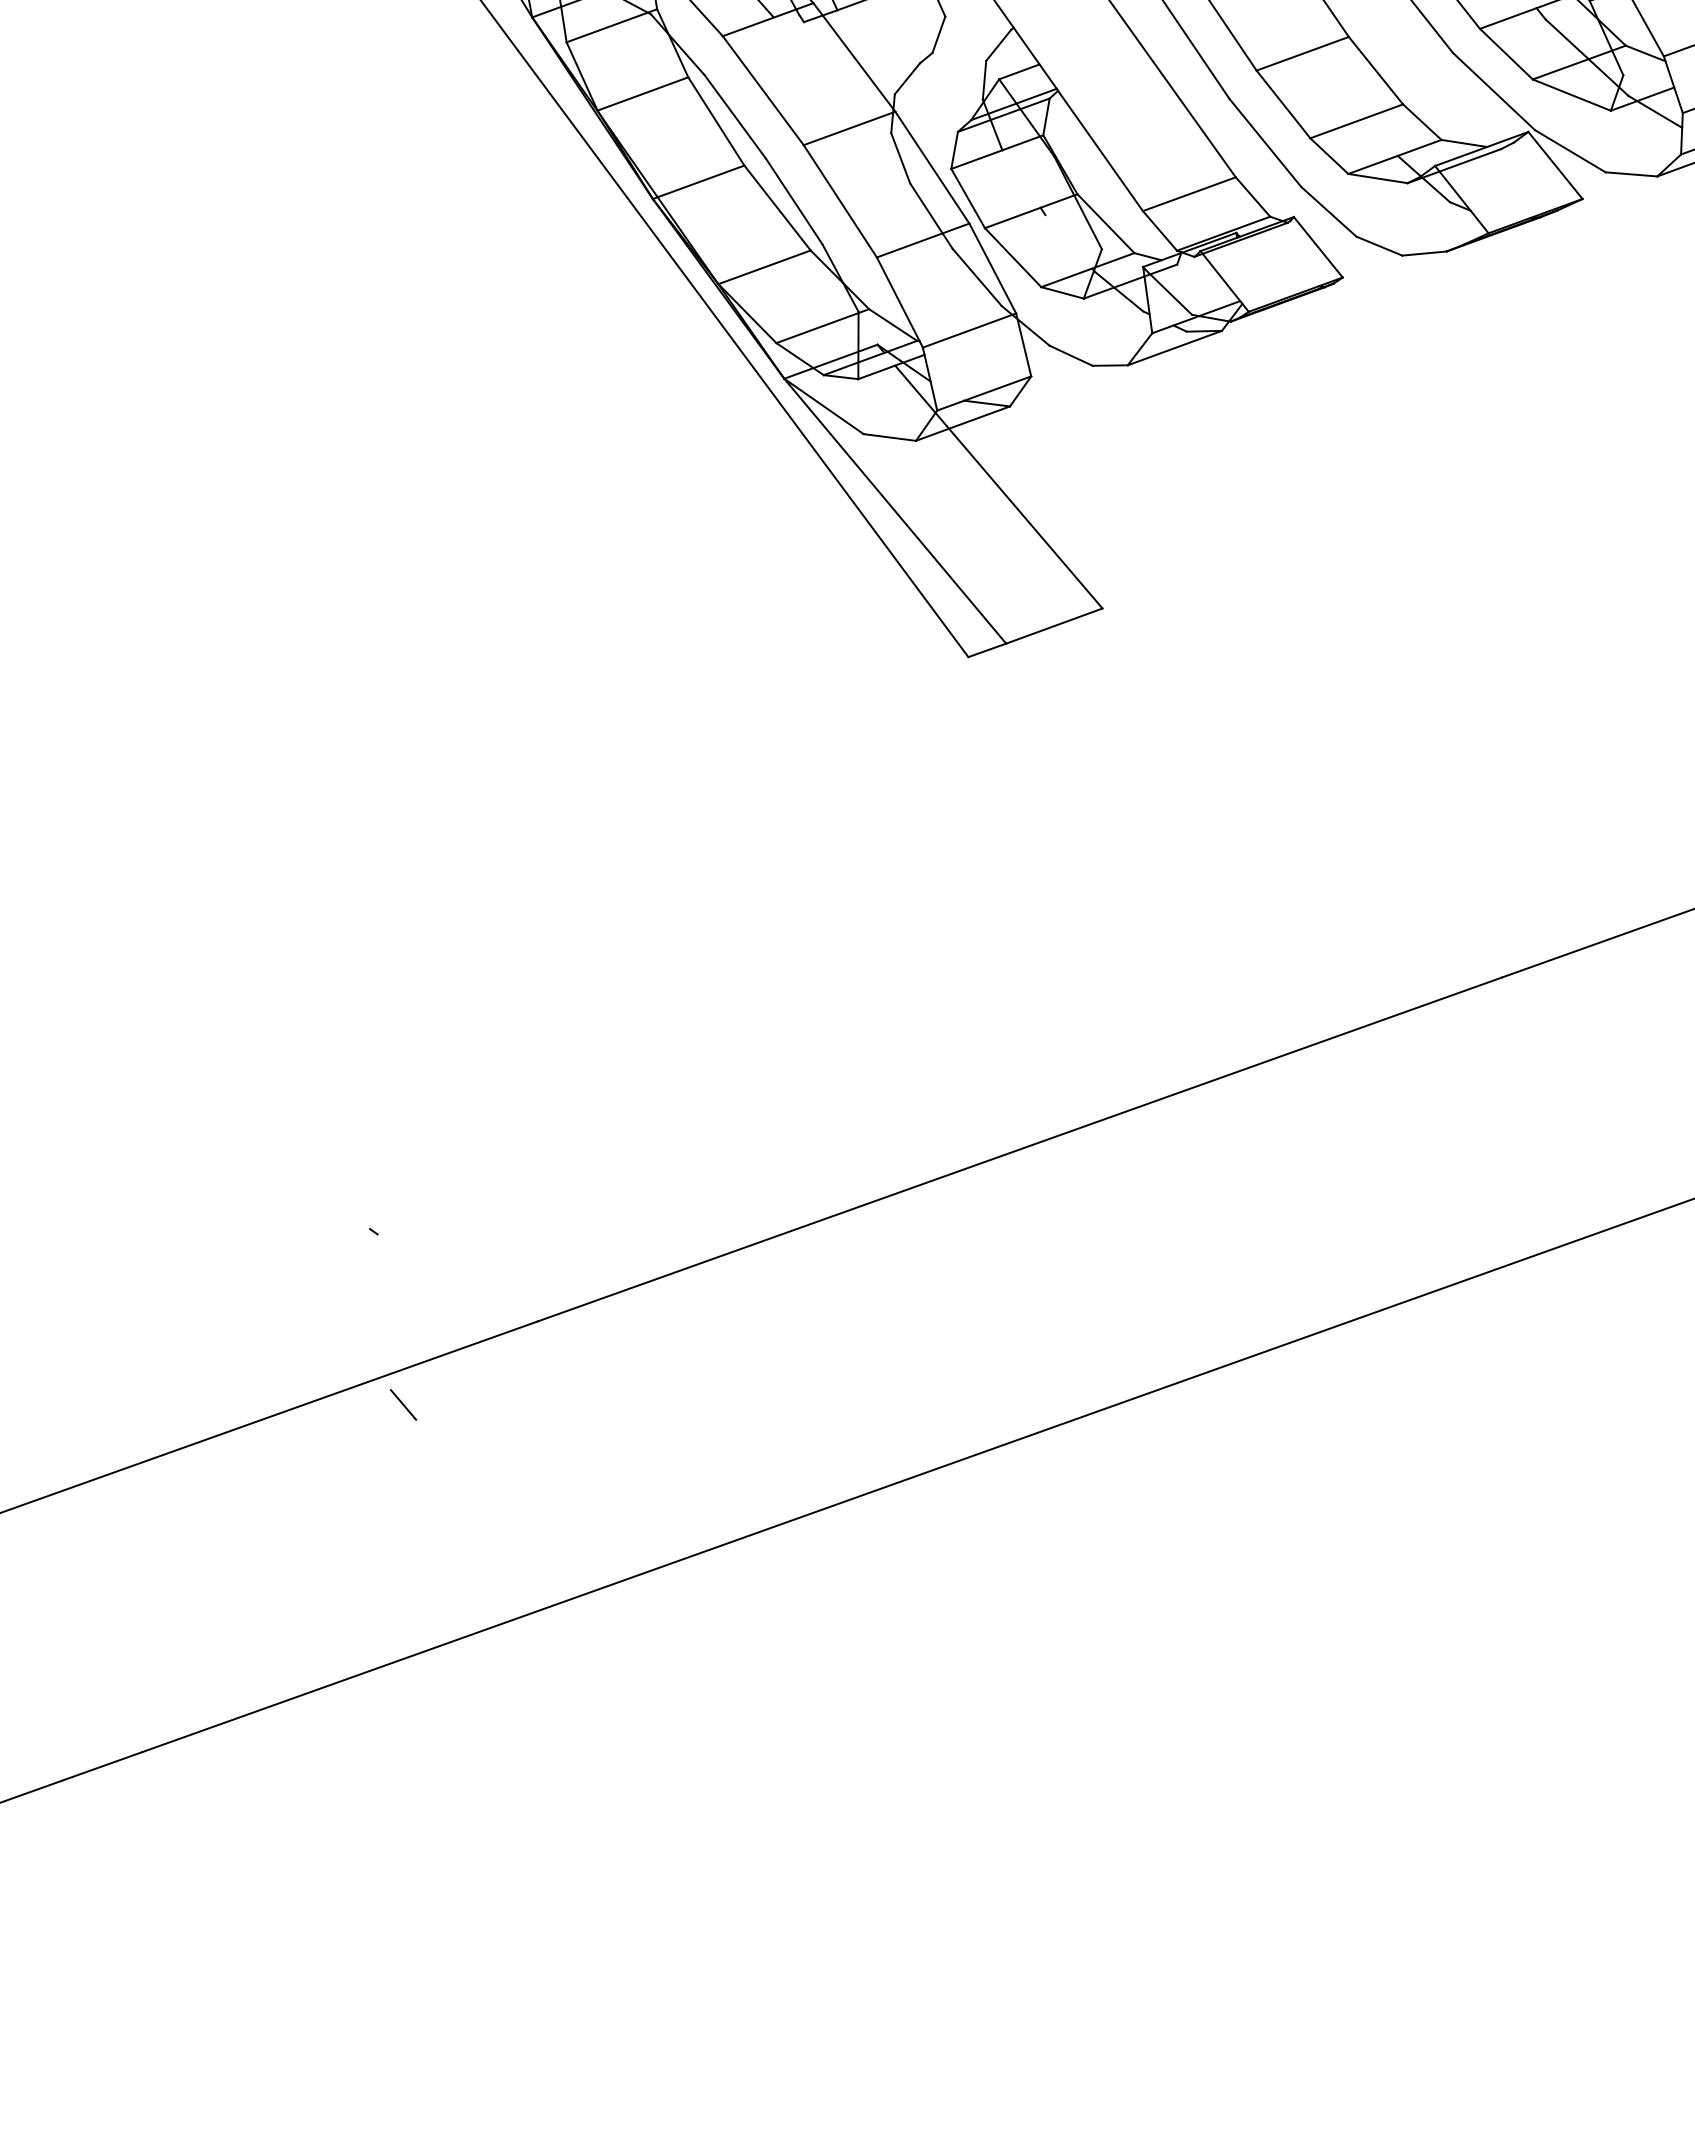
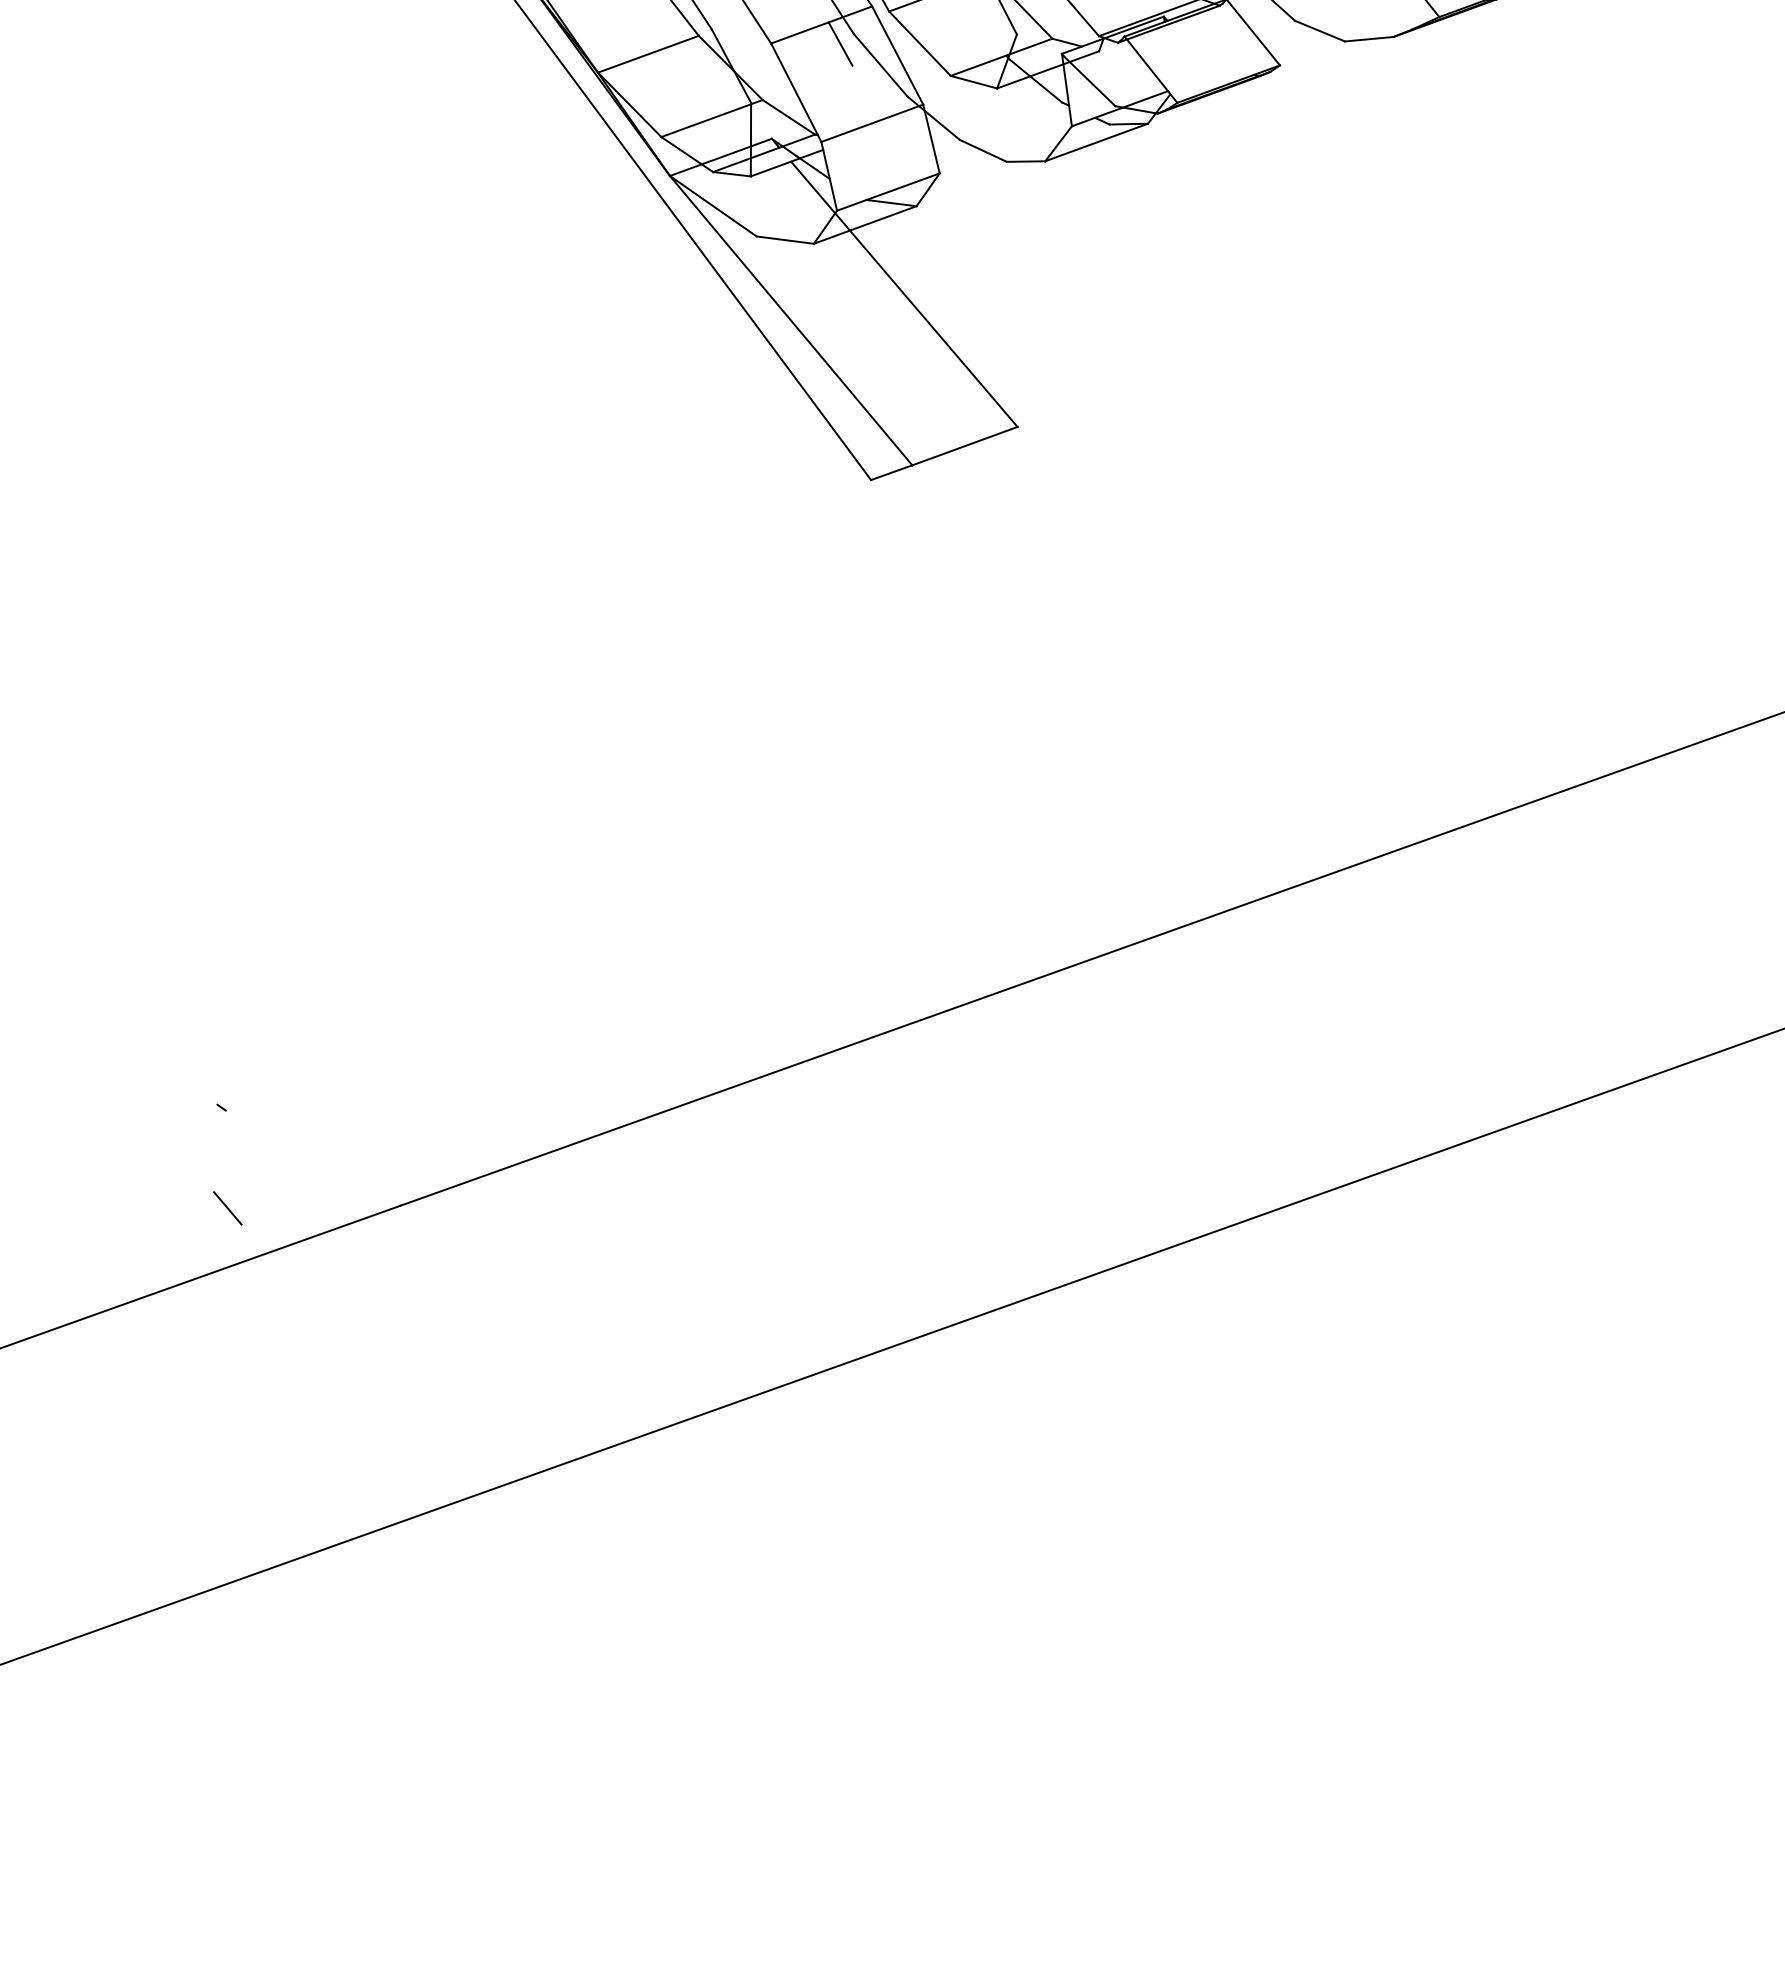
line: (940, 257) -> (840, 43), added
line: (403, 1404) -> (227, 1207), moved

